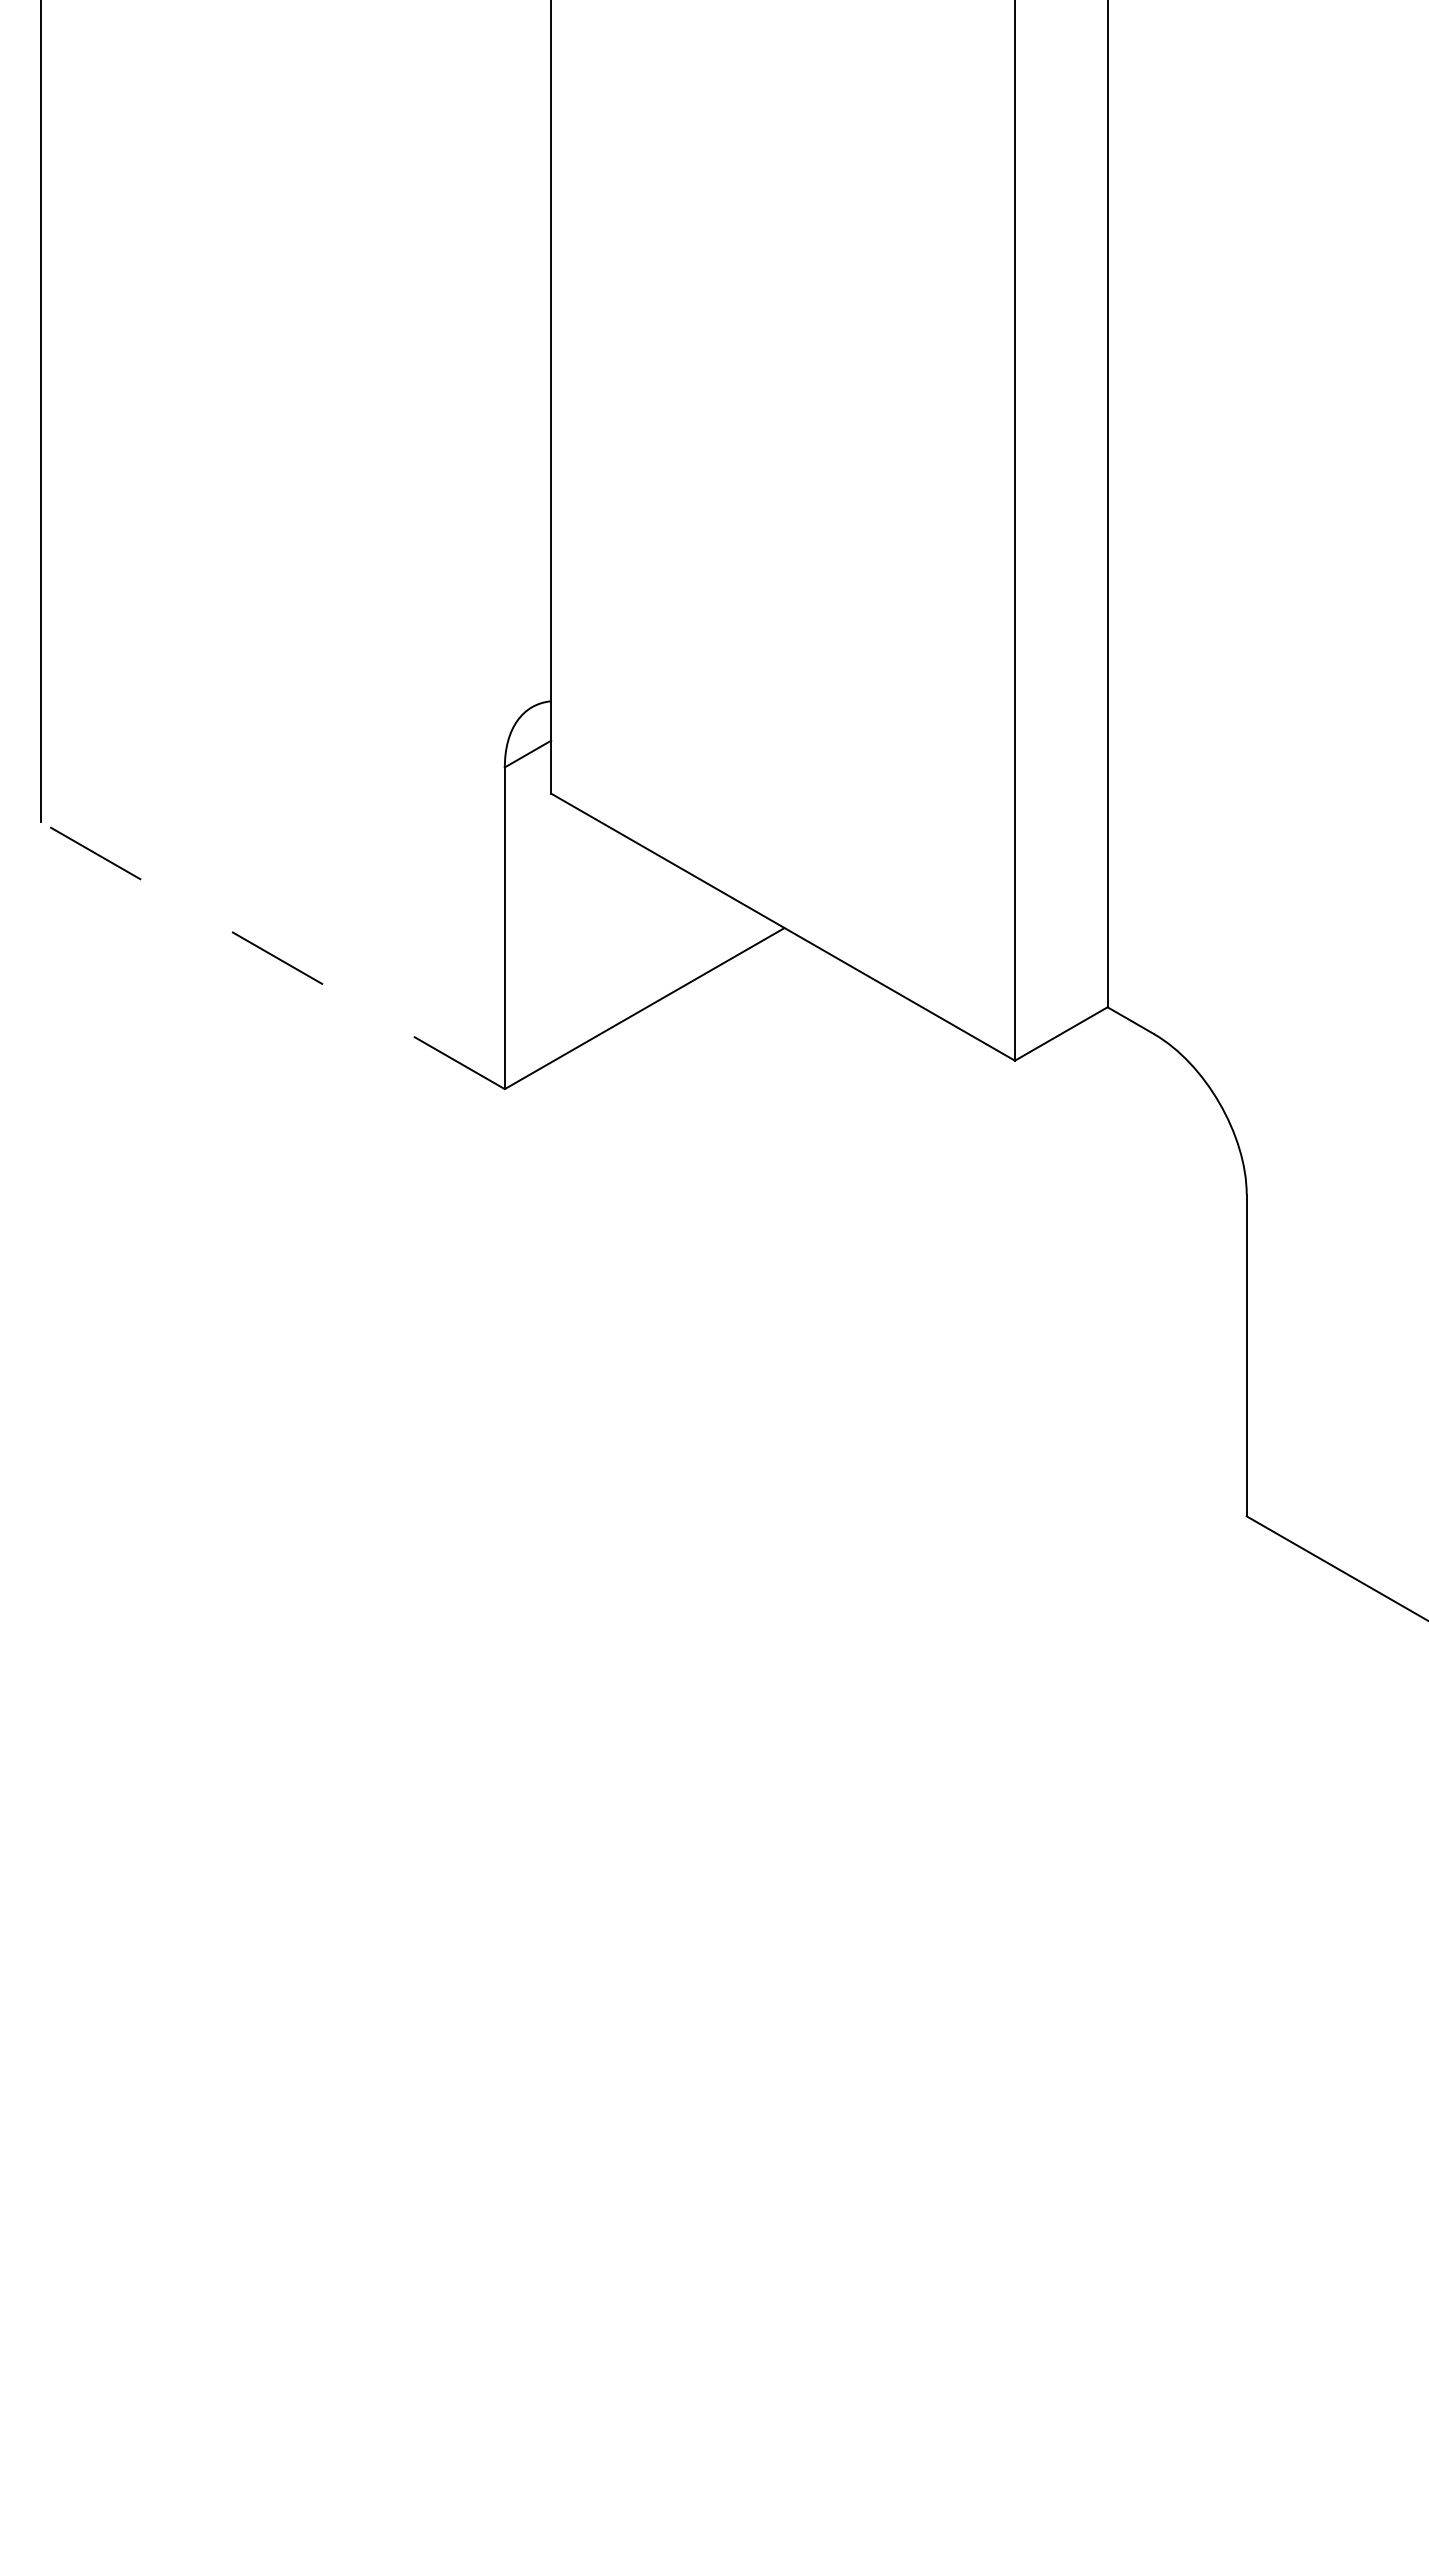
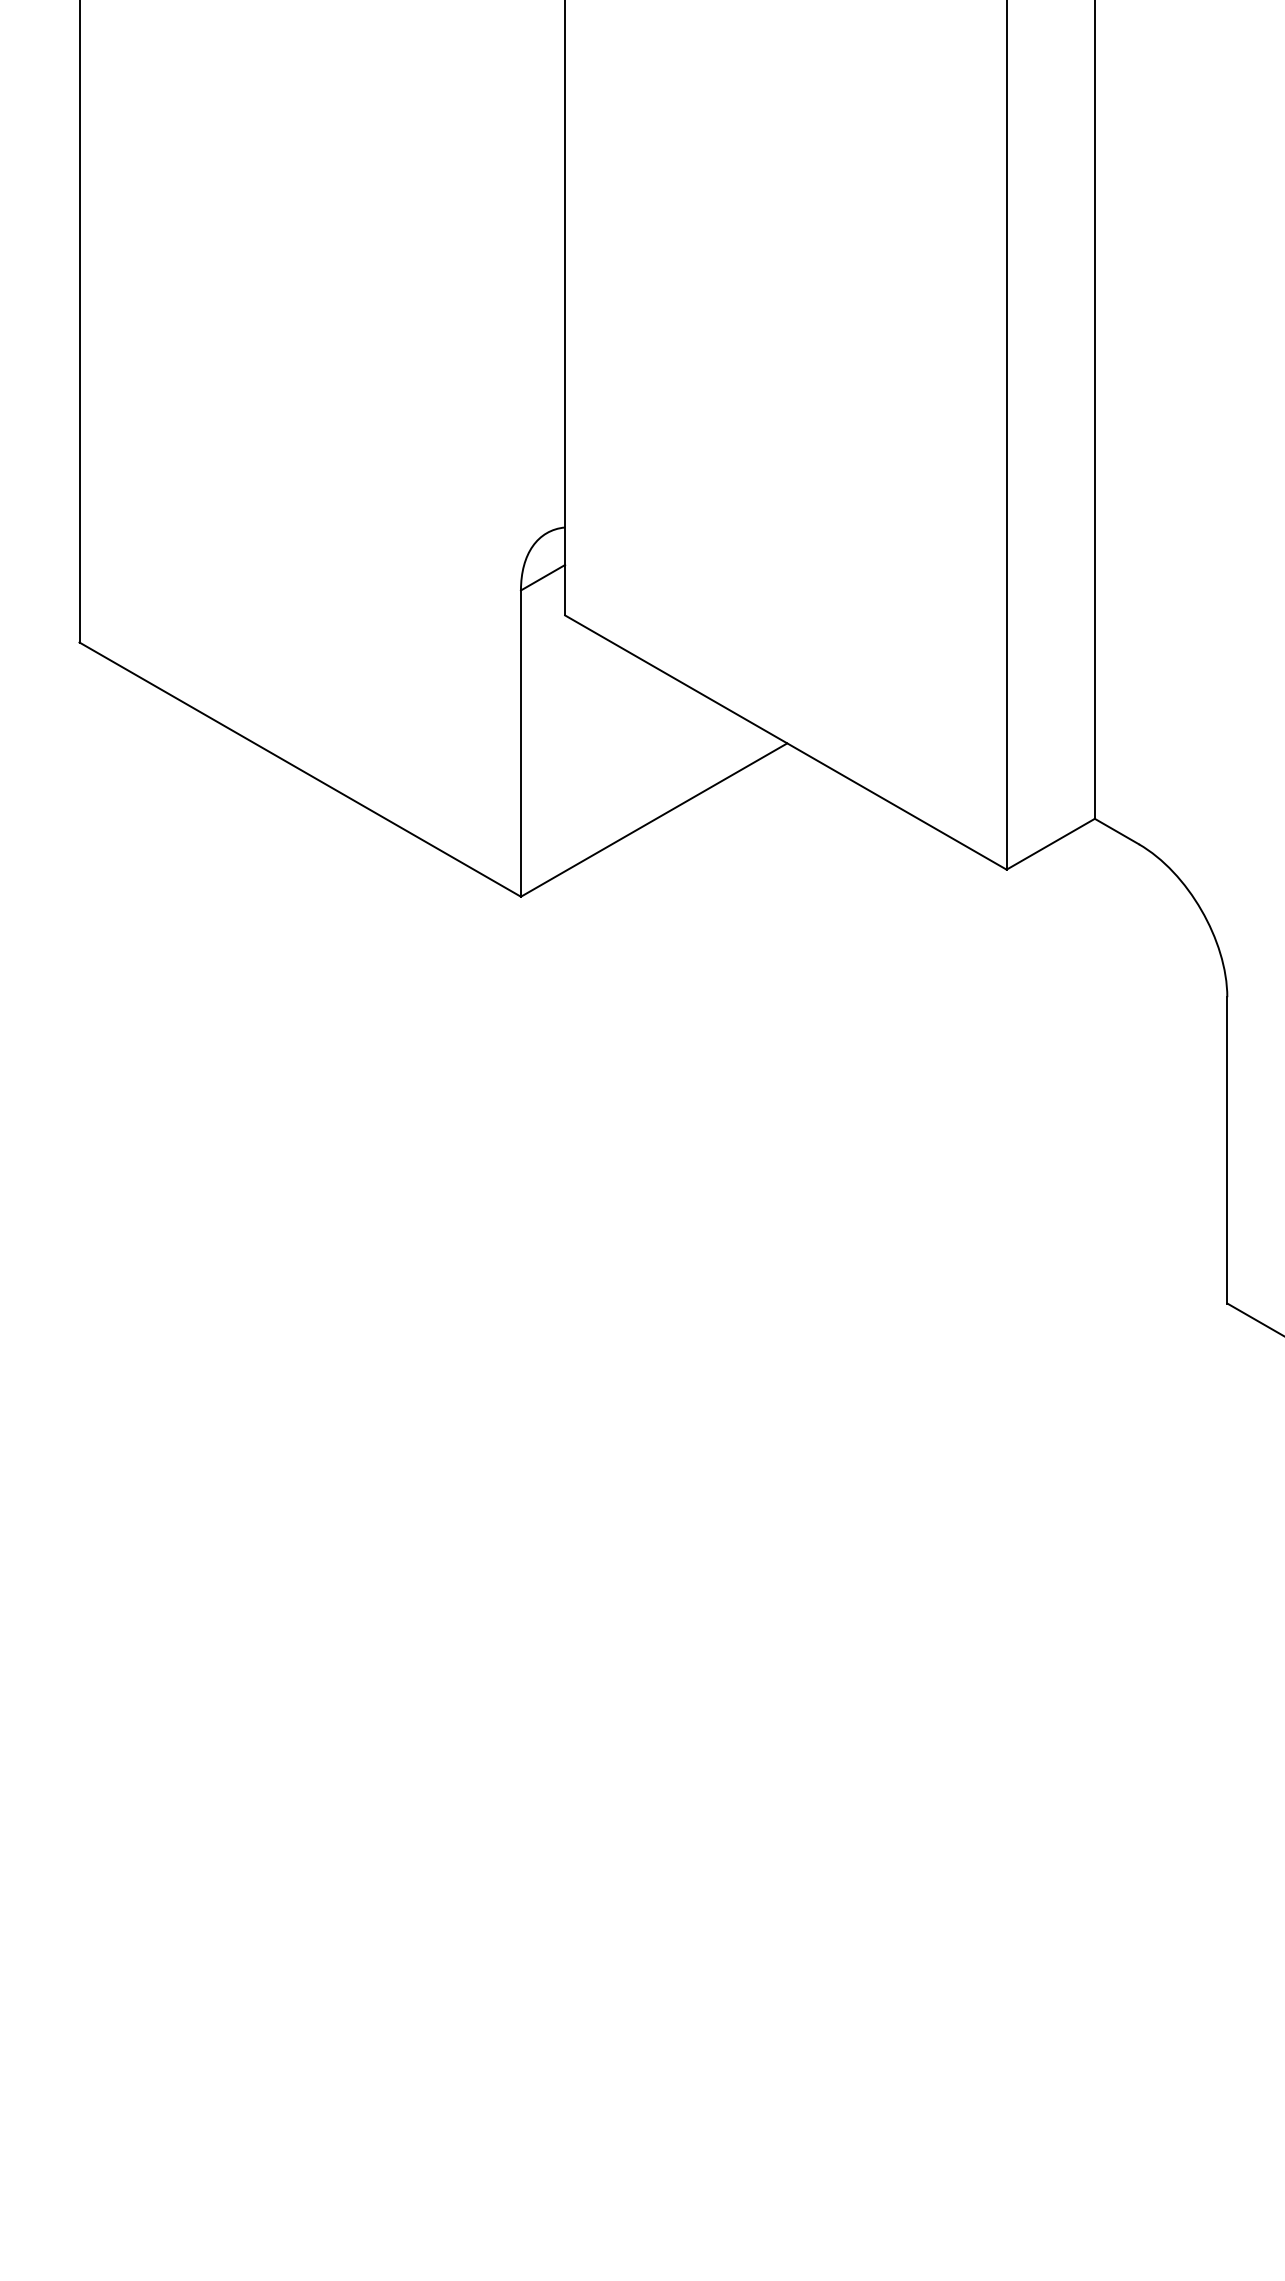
line: (273, 955) -> (300, 769), dashed -> solid

